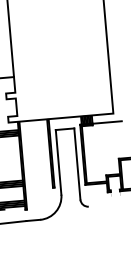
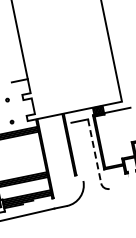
line: (58, 161) -> (77, 151), removed
line: (77, 164) -> (94, 151), solid -> dashed

